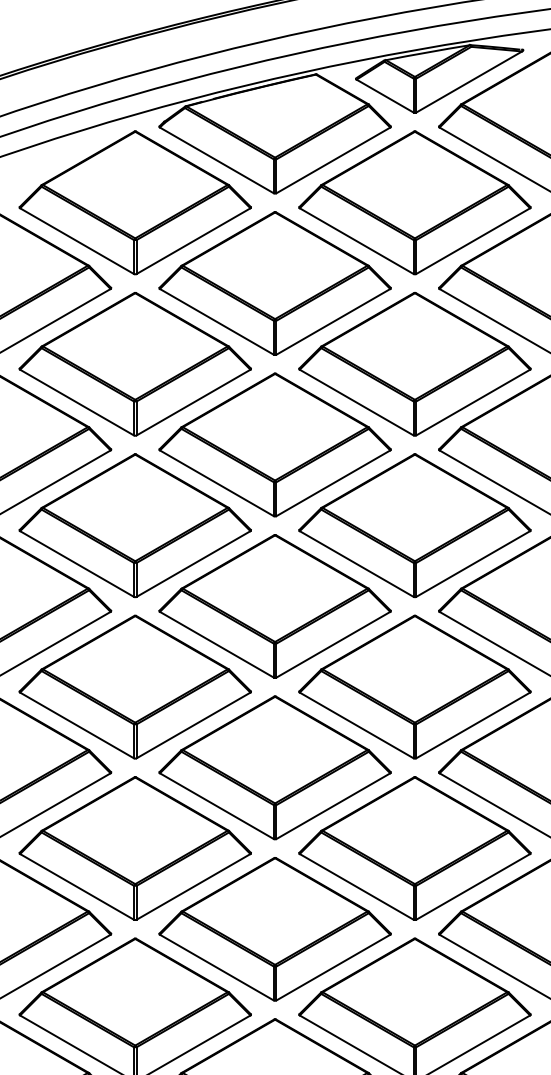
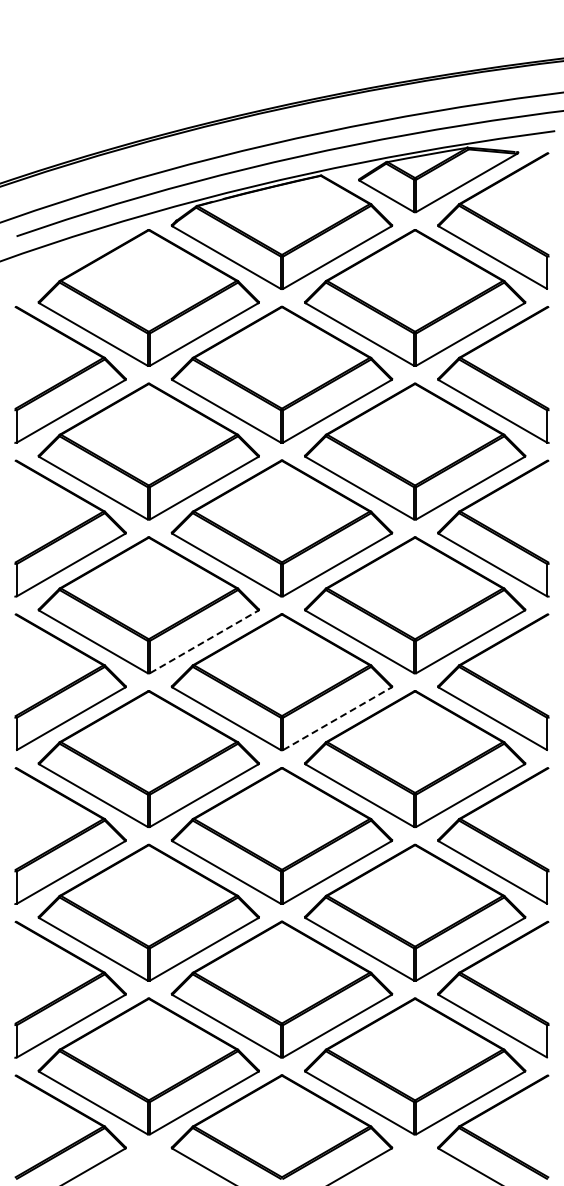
line: (193, 563) -> (204, 641), solid -> dashed
line: (333, 644) -> (337, 718), solid -> dashed

